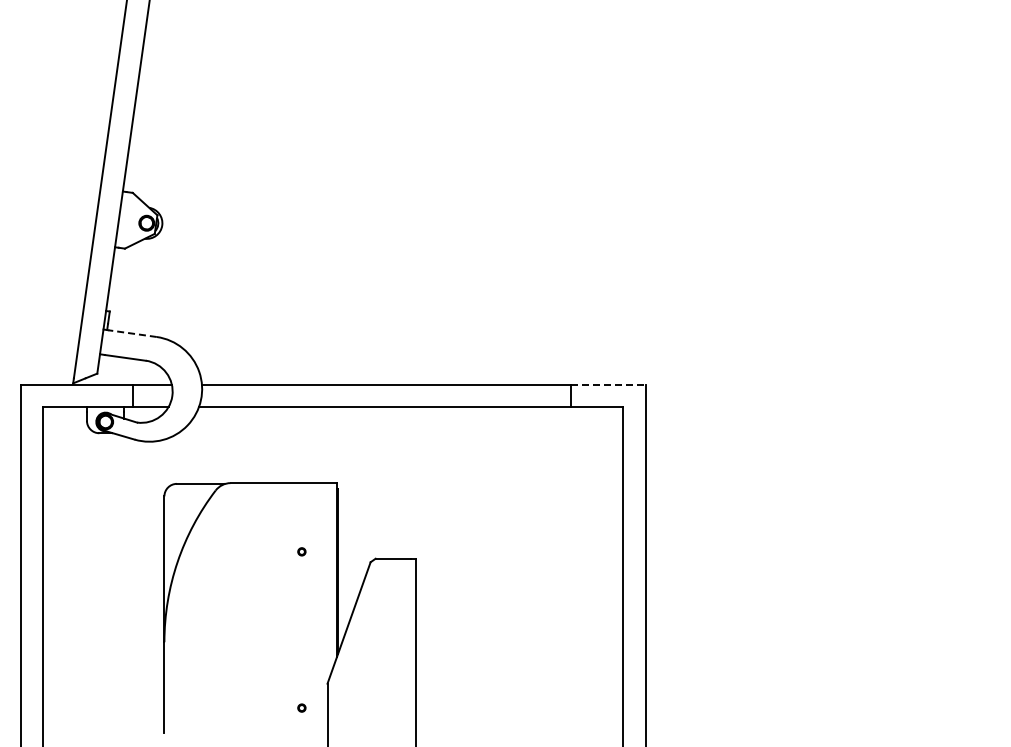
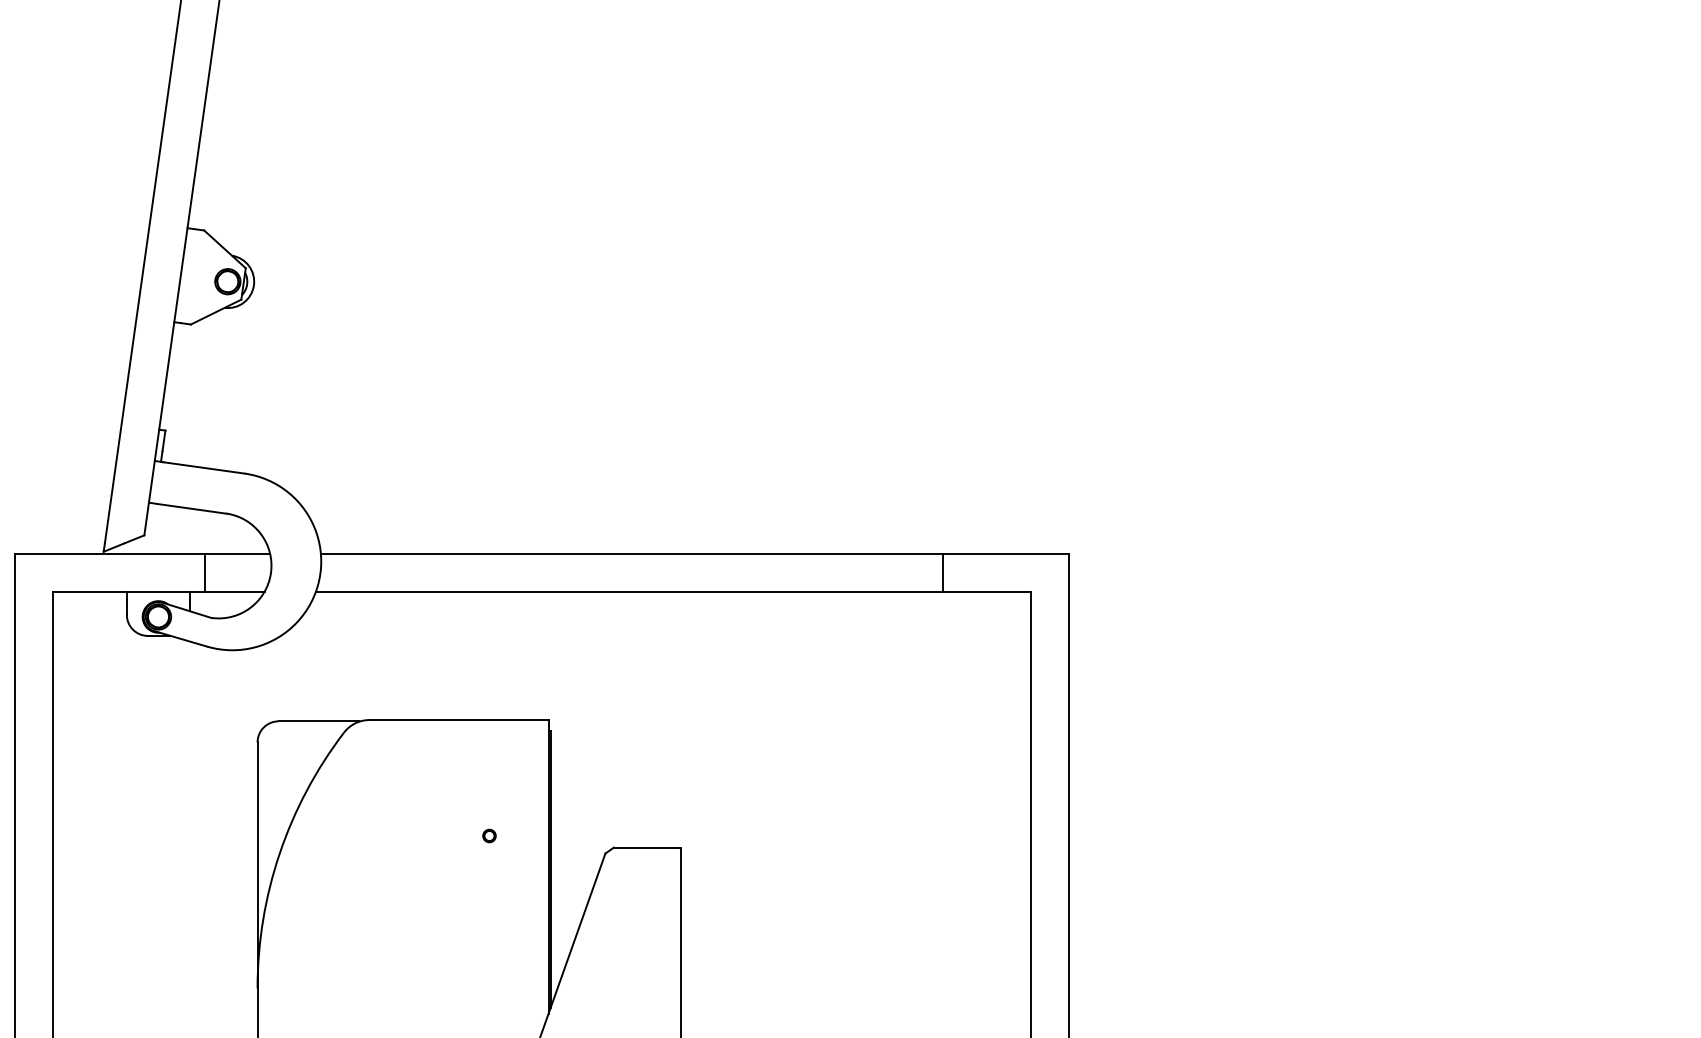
line: (132, 333) -> (203, 467), dashed -> solid
line: (608, 384) -> (1006, 553), dashed -> solid

